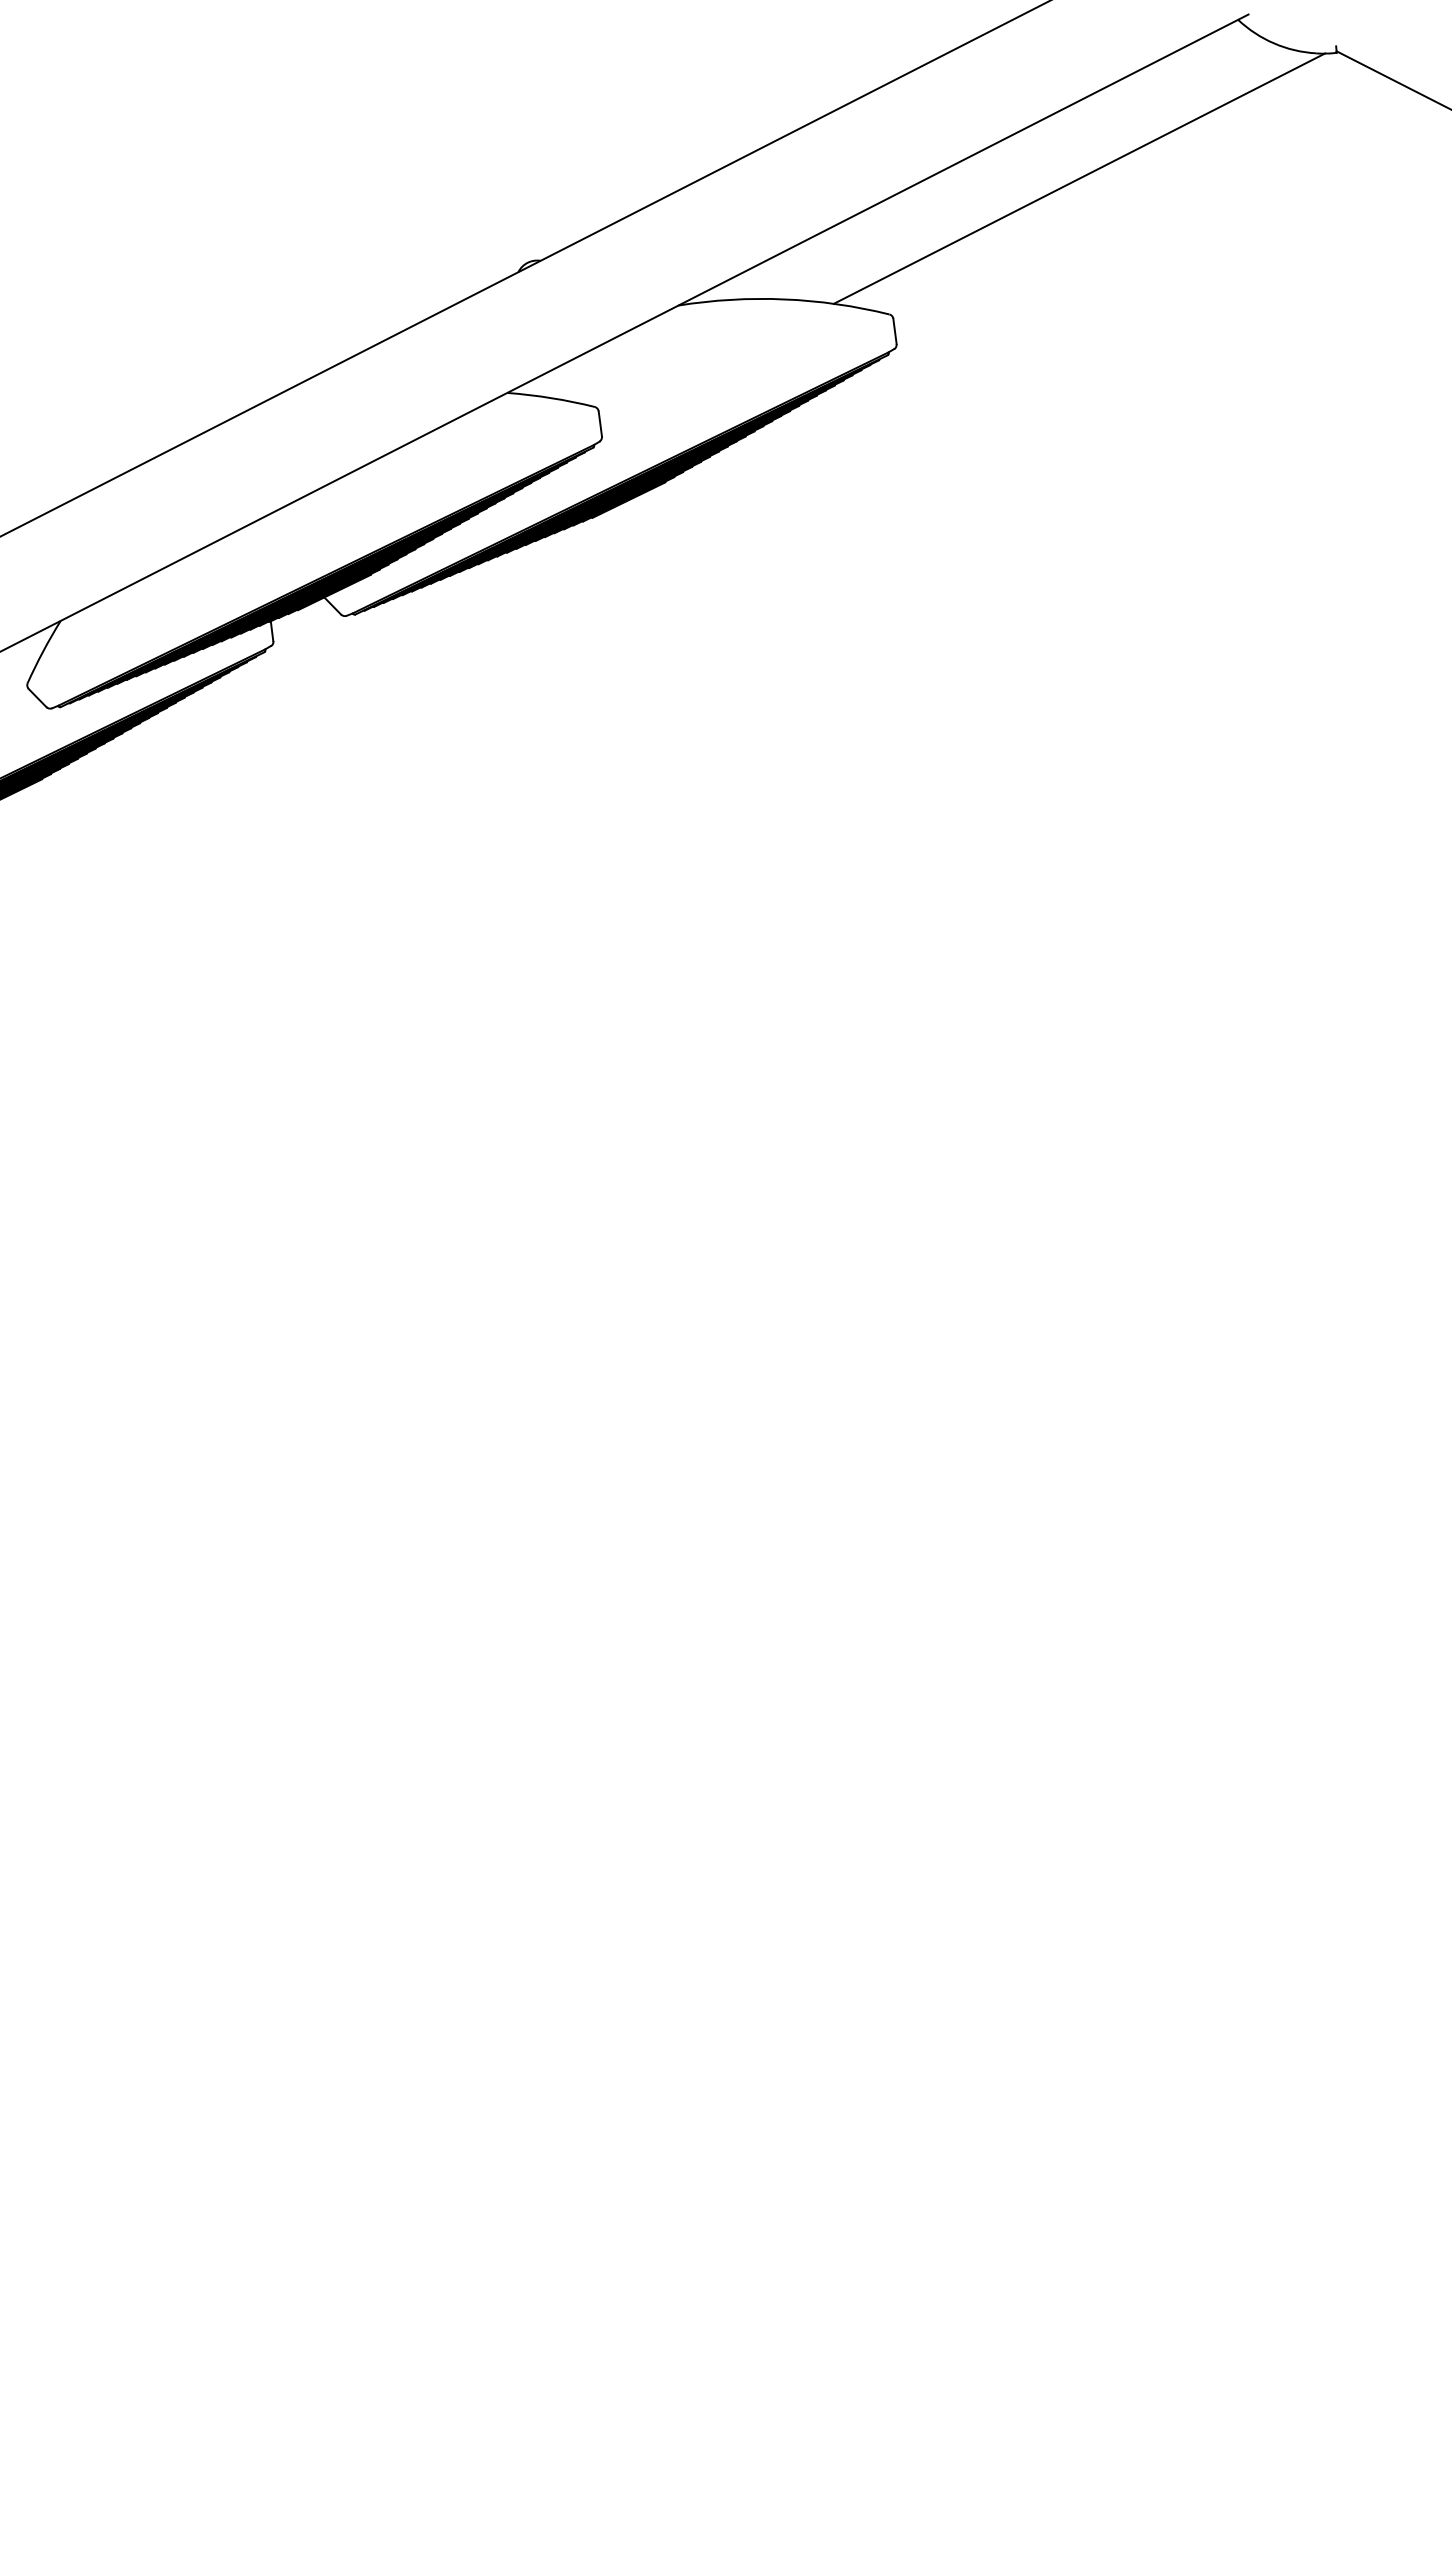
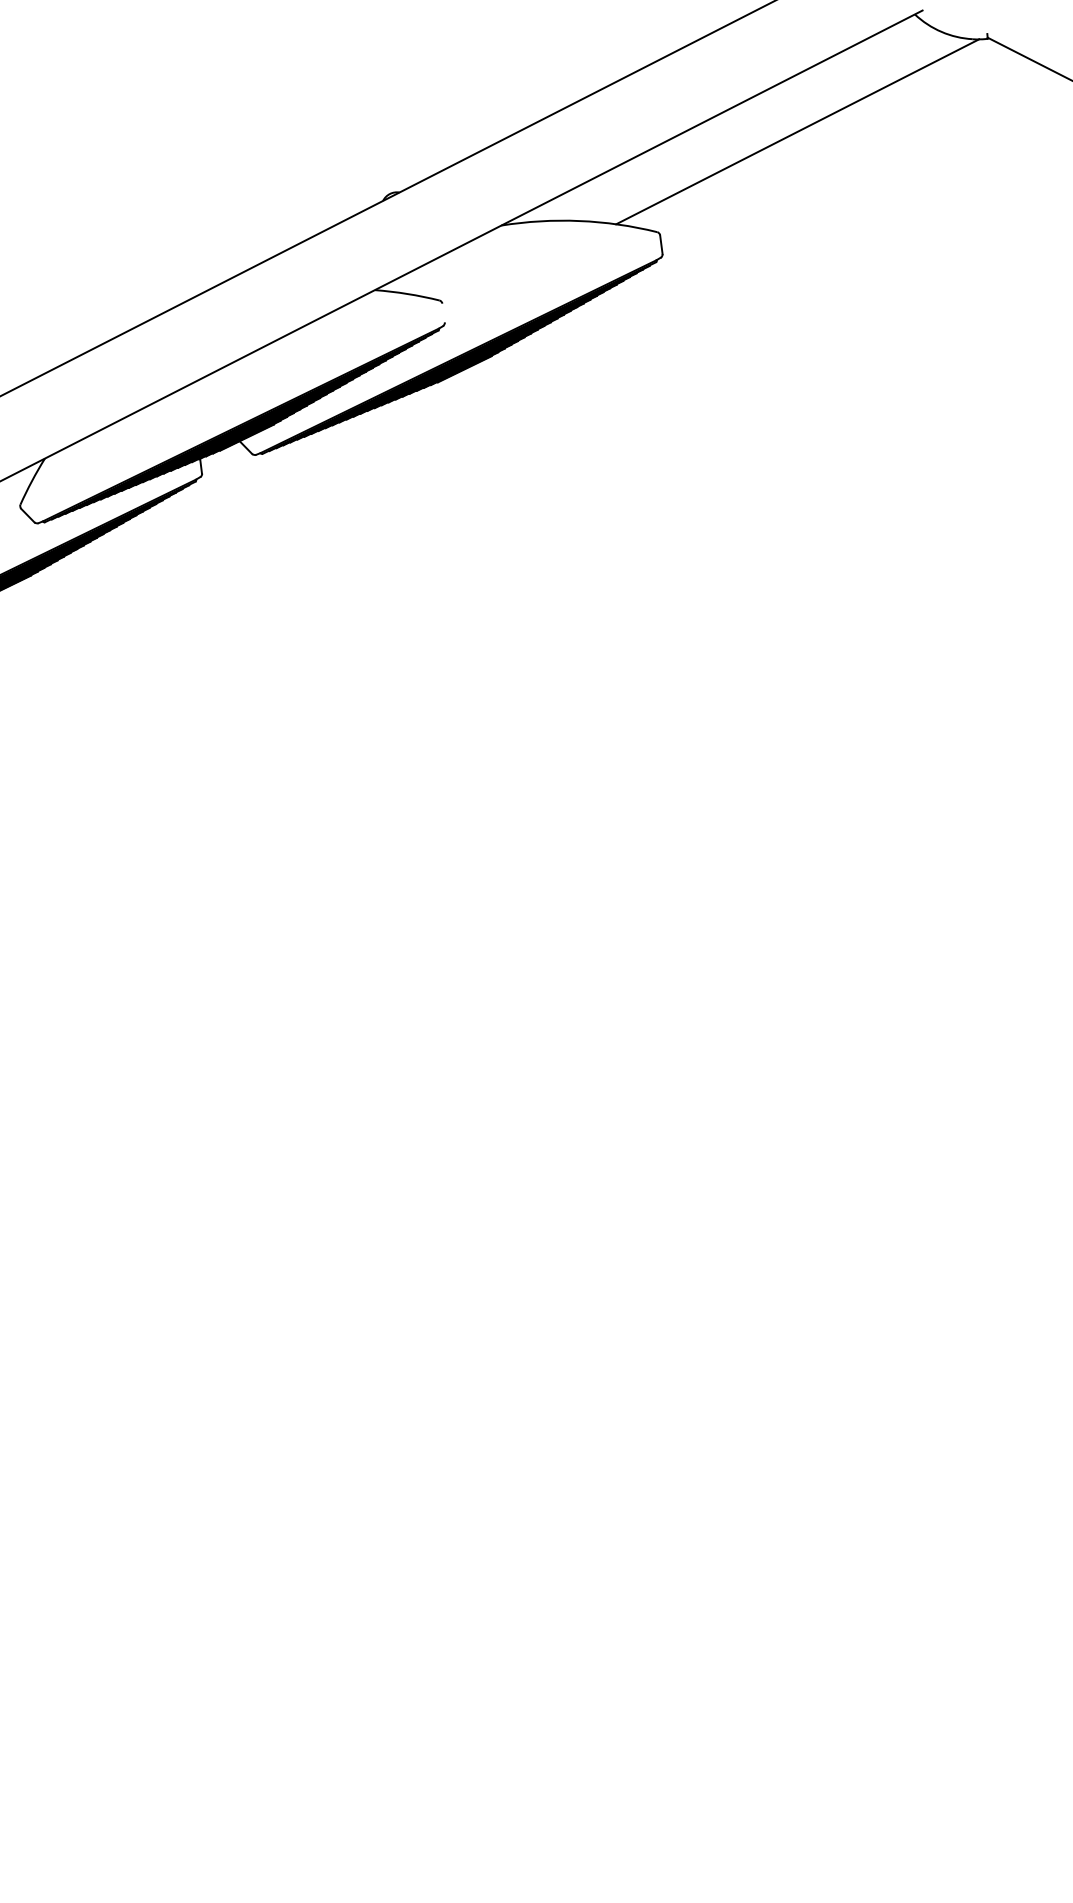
line: (599, 423) -> (443, 312), removed

